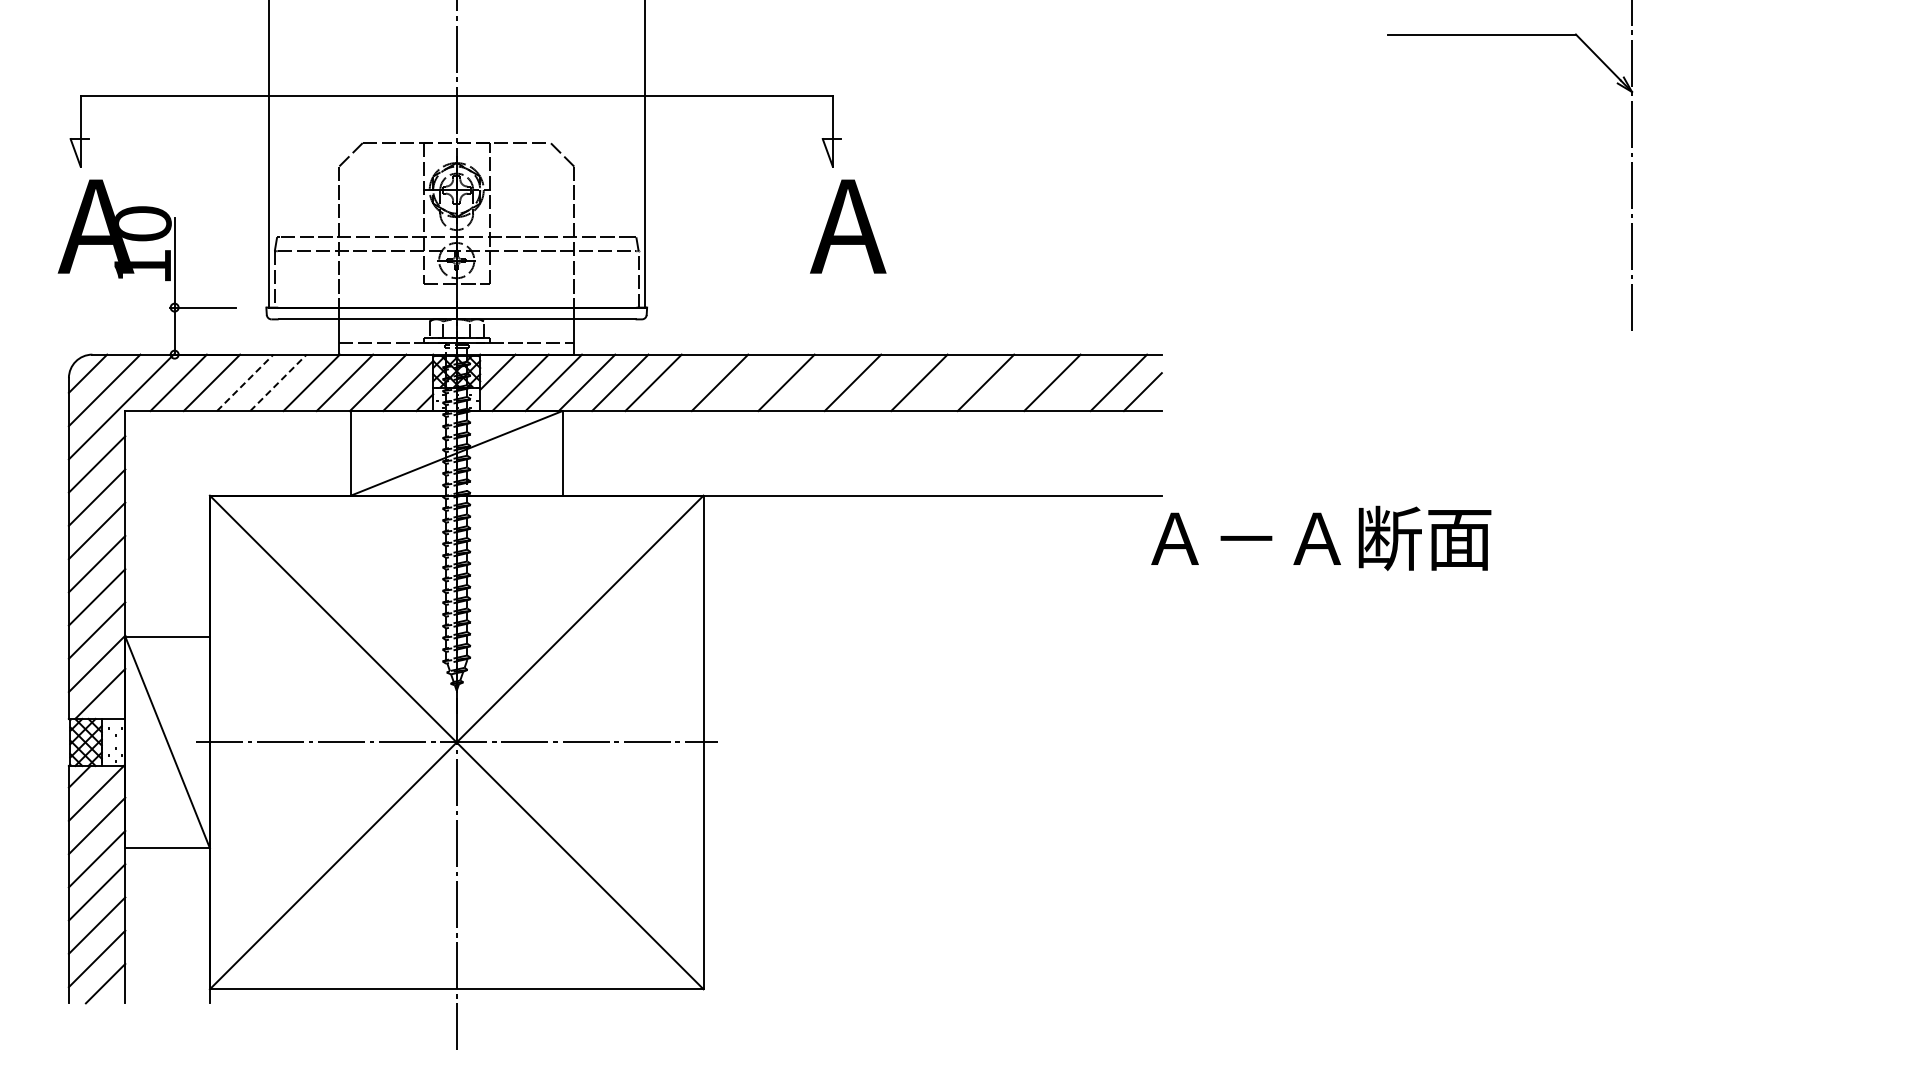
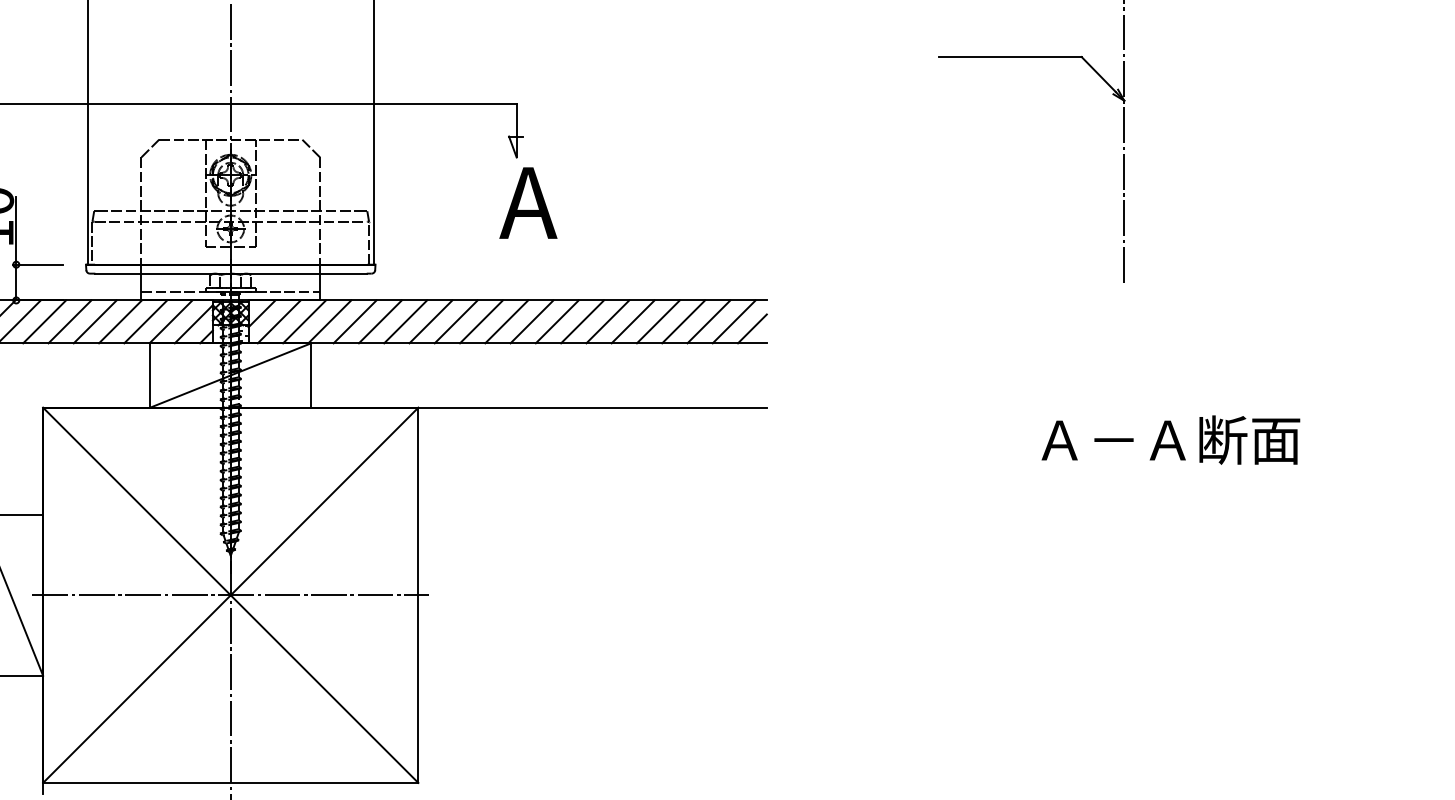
line: (245, 382) -> (70, 321), dashed -> solid
line: (278, 382) -> (95, 321), dashed -> solid
line: (686, 382) -> (405, 321), added
line: (753, 382) -> (456, 321), added
line: (819, 382) -> (506, 321), added
line: (886, 382) -> (557, 321), added
line: (952, 382) -> (607, 321), added
line: (1018, 382) -> (657, 321), added
line: (1085, 382) -> (708, 321), added
text: (1321, 537) -> (1171, 439), moved

